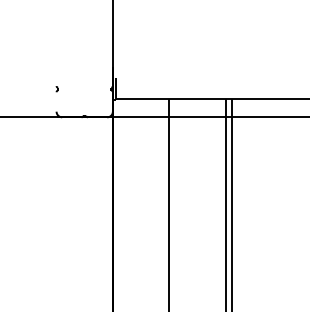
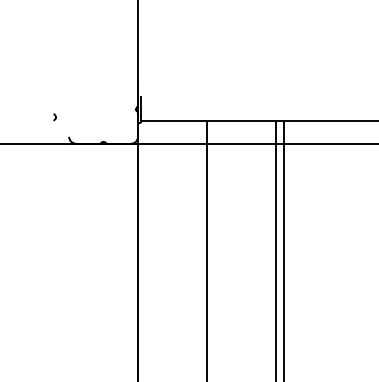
part: (56, 88) -> (54, 116), moved

